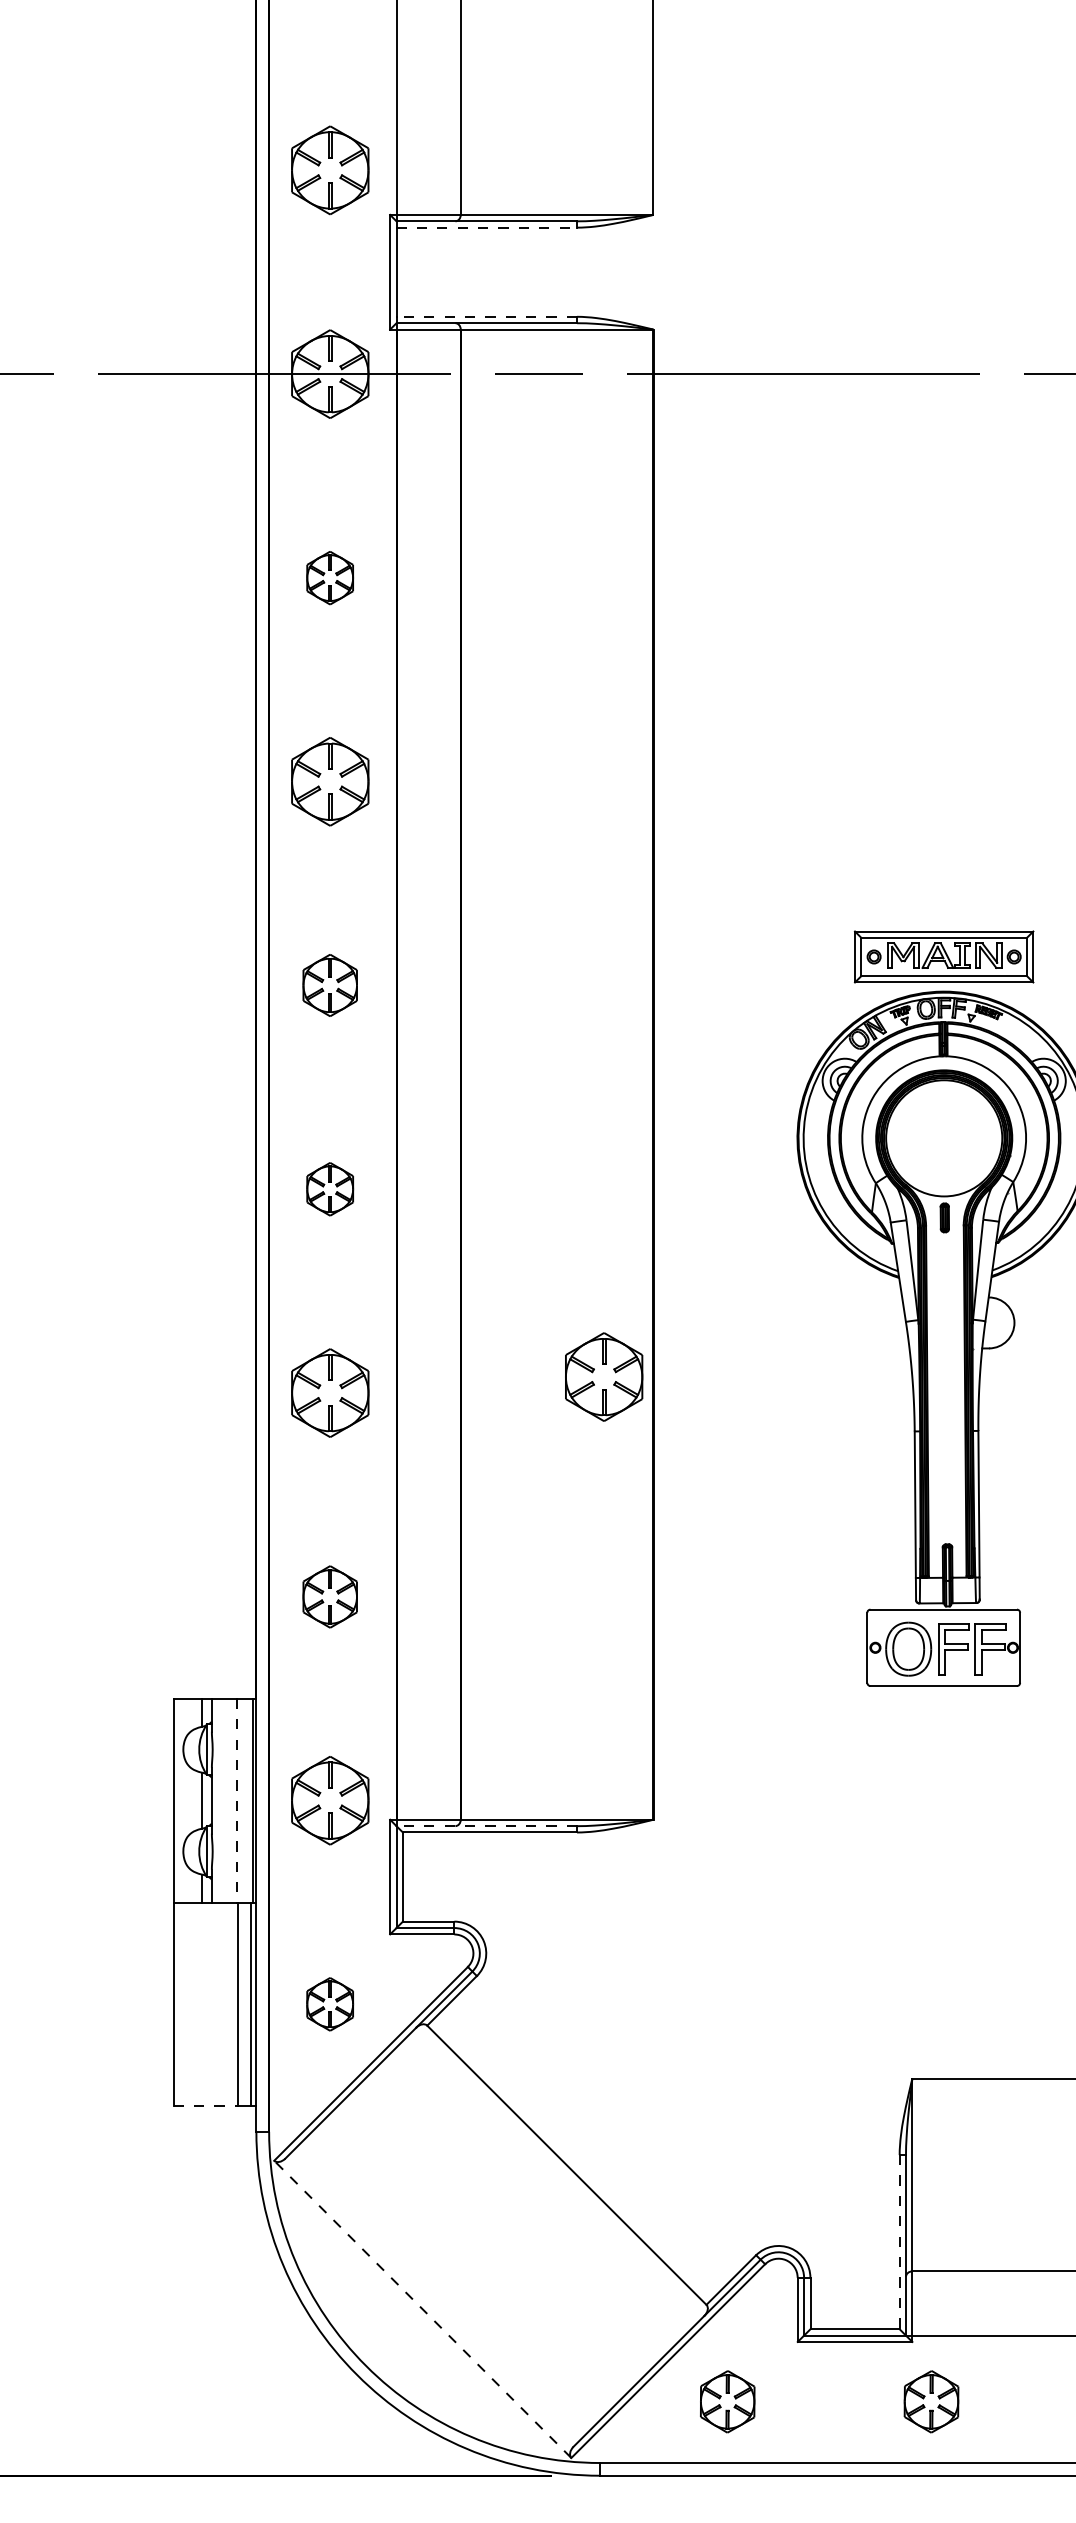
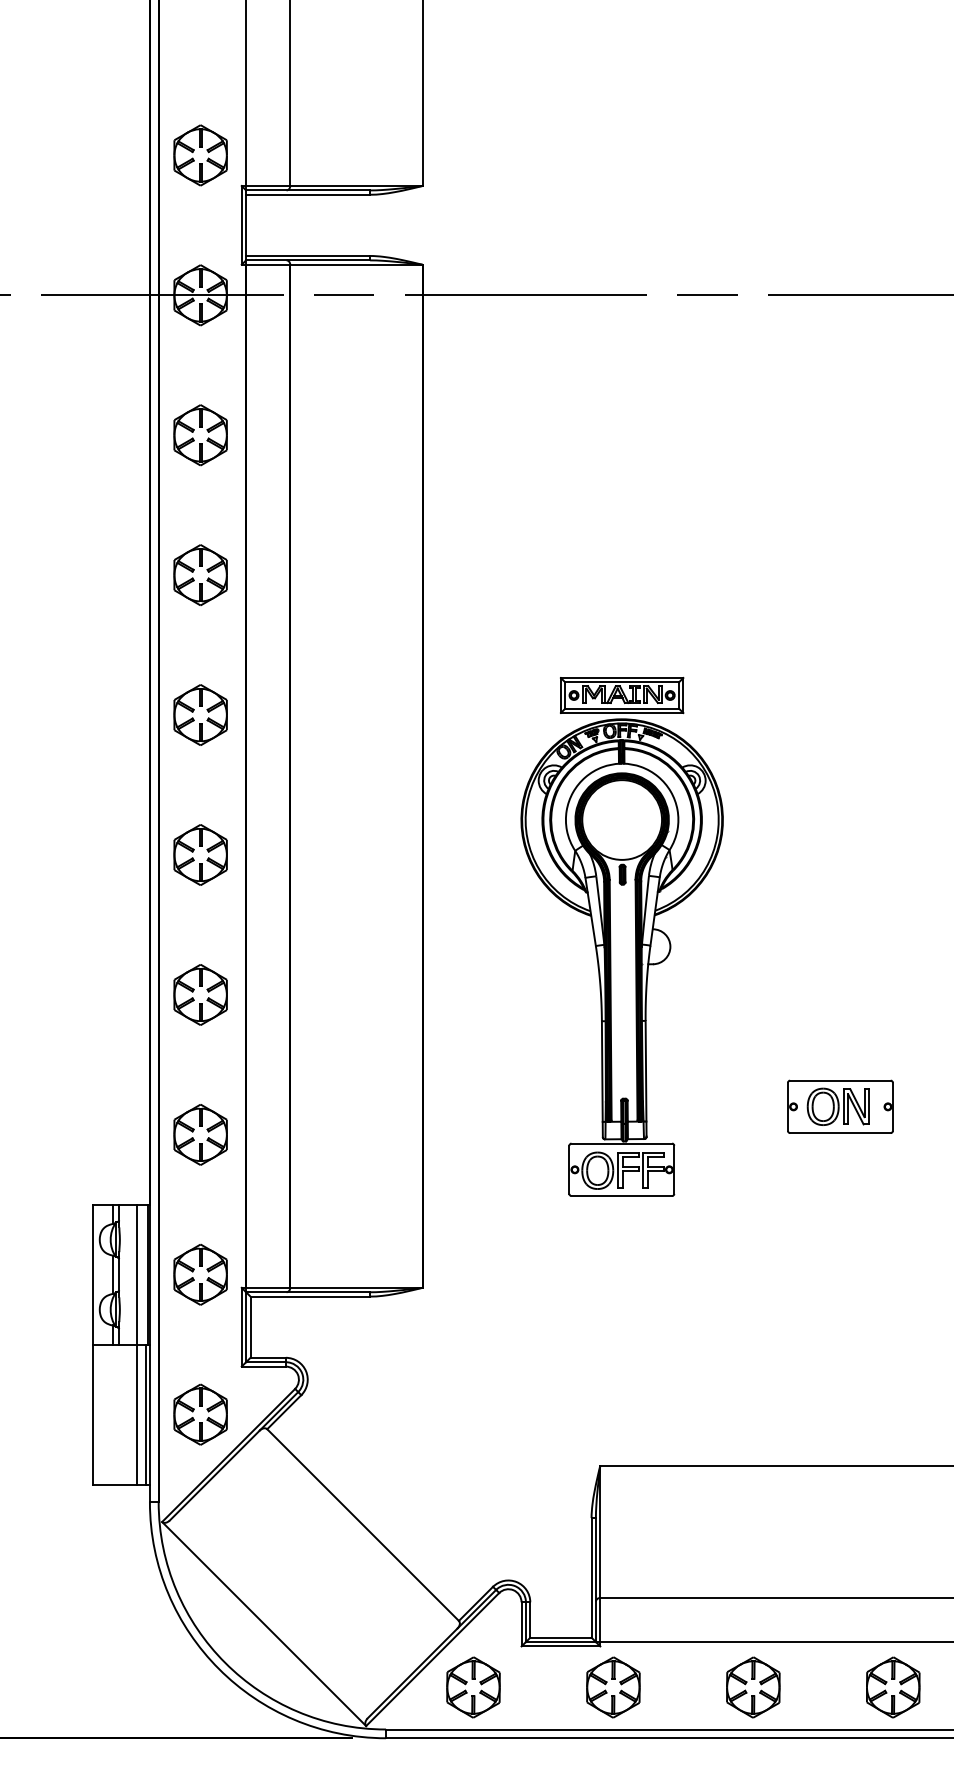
line: (487, 227) -> (308, 194), dashed -> solid
line: (487, 316) -> (308, 255), dashed -> solid
part: (330, 578) -> (200, 435), size x1.67
part: (330, 984) -> (200, 714), size x1.43
part: (330, 1188) -> (200, 854), size x1.67
part: (603, 1376) -> (388, 983), removed
part: (330, 1596) -> (200, 1134), size x1.43
line: (236, 1800) -> (136, 1274), dashed -> solid
line: (487, 1826) -> (308, 1292), dashed -> solid
part: (330, 2004) -> (200, 1414), size x1.67
line: (206, 2106) -> (115, 1484), dashed -> solid
line: (899, 2241) -> (591, 1577), dashed -> solid
line: (421, 2308) -> (263, 1623), dashed -> solid
part: (727, 2401) -> (473, 1687), size x1.43
part: (931, 2401) -> (613, 1687), size x1.43

